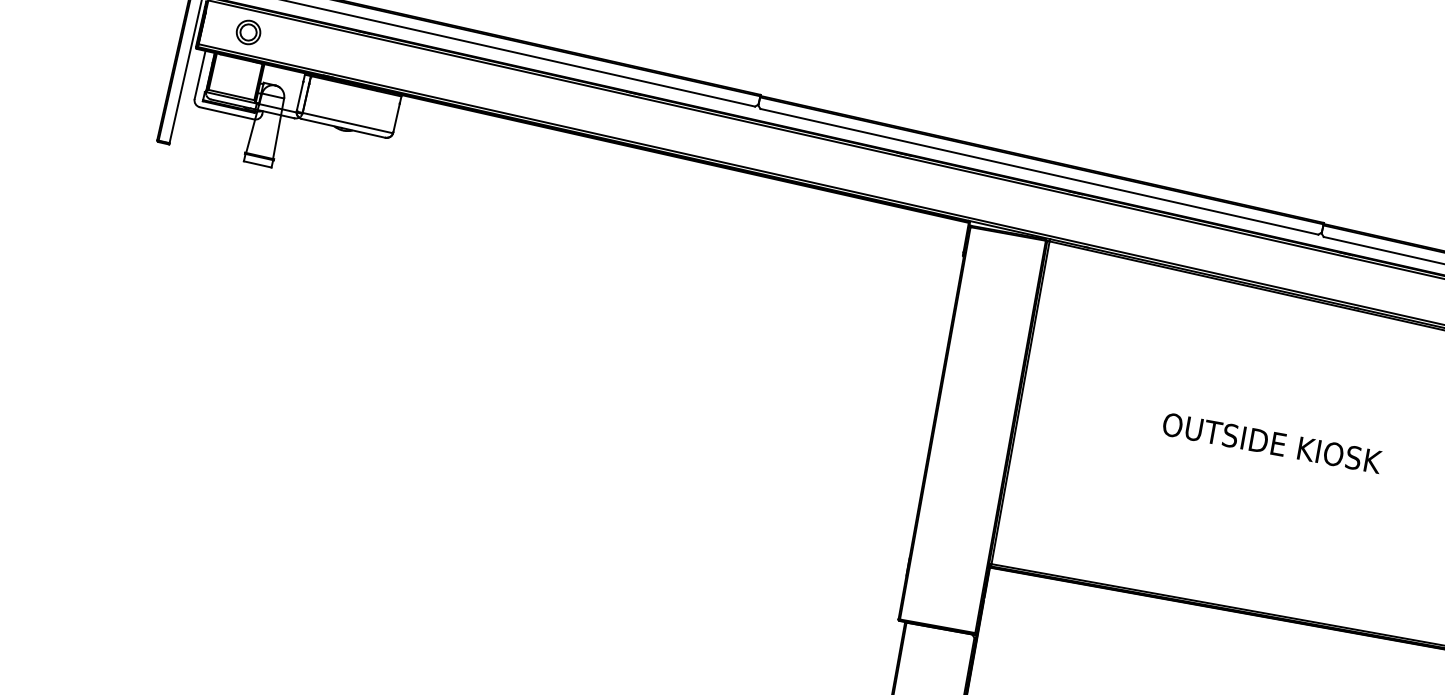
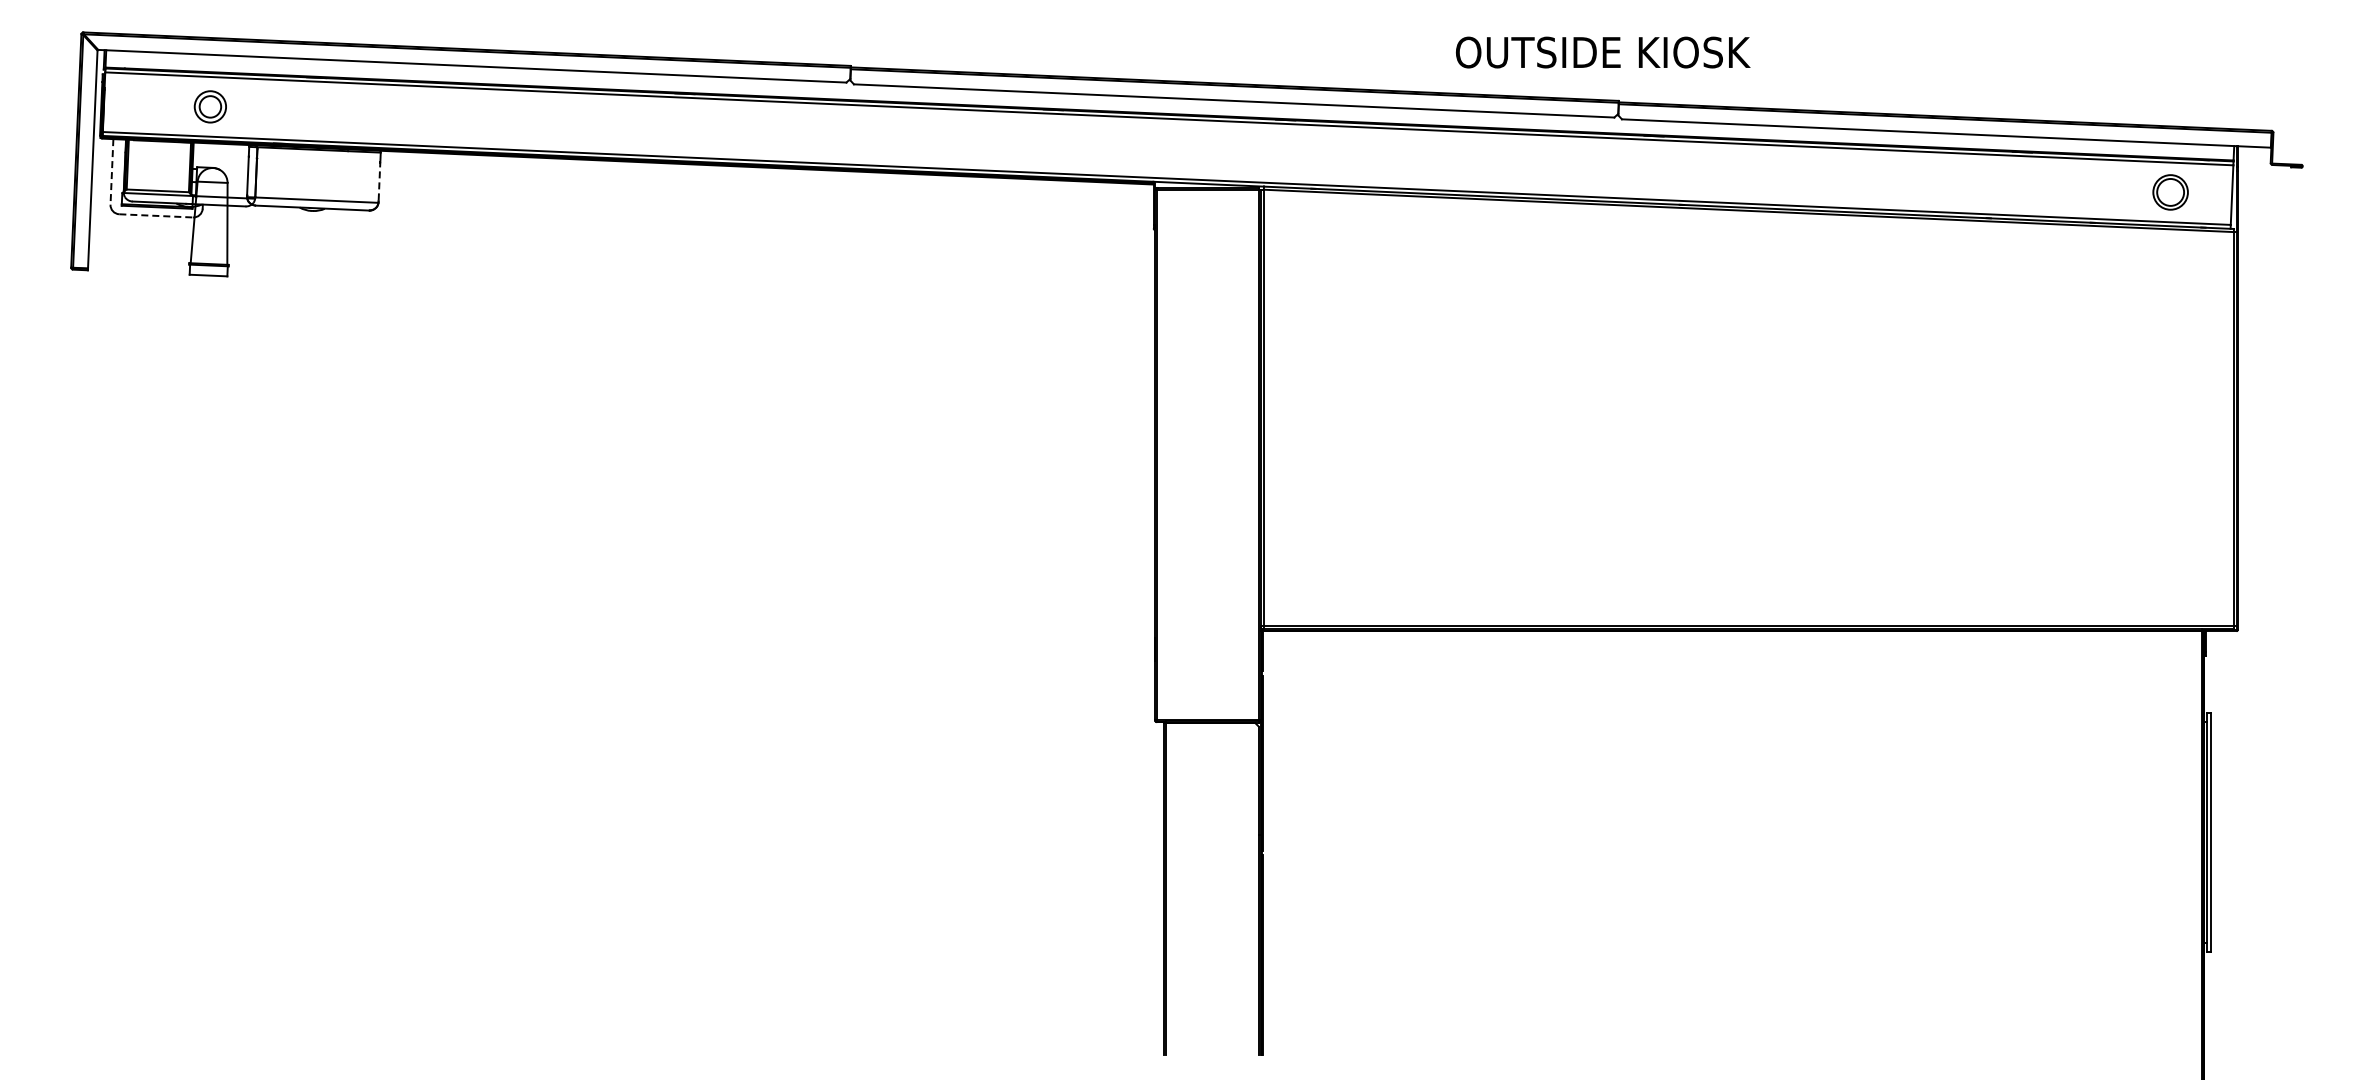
part: (247, 32) -> (209, 106), moved
line: (199, 74) -> (111, 171), solid -> dashed
line: (227, 113) -> (156, 215), solid -> dashed
line: (396, 117) -> (379, 181), solid -> dashed
text: (1272, 443) -> (1603, 52), moved

